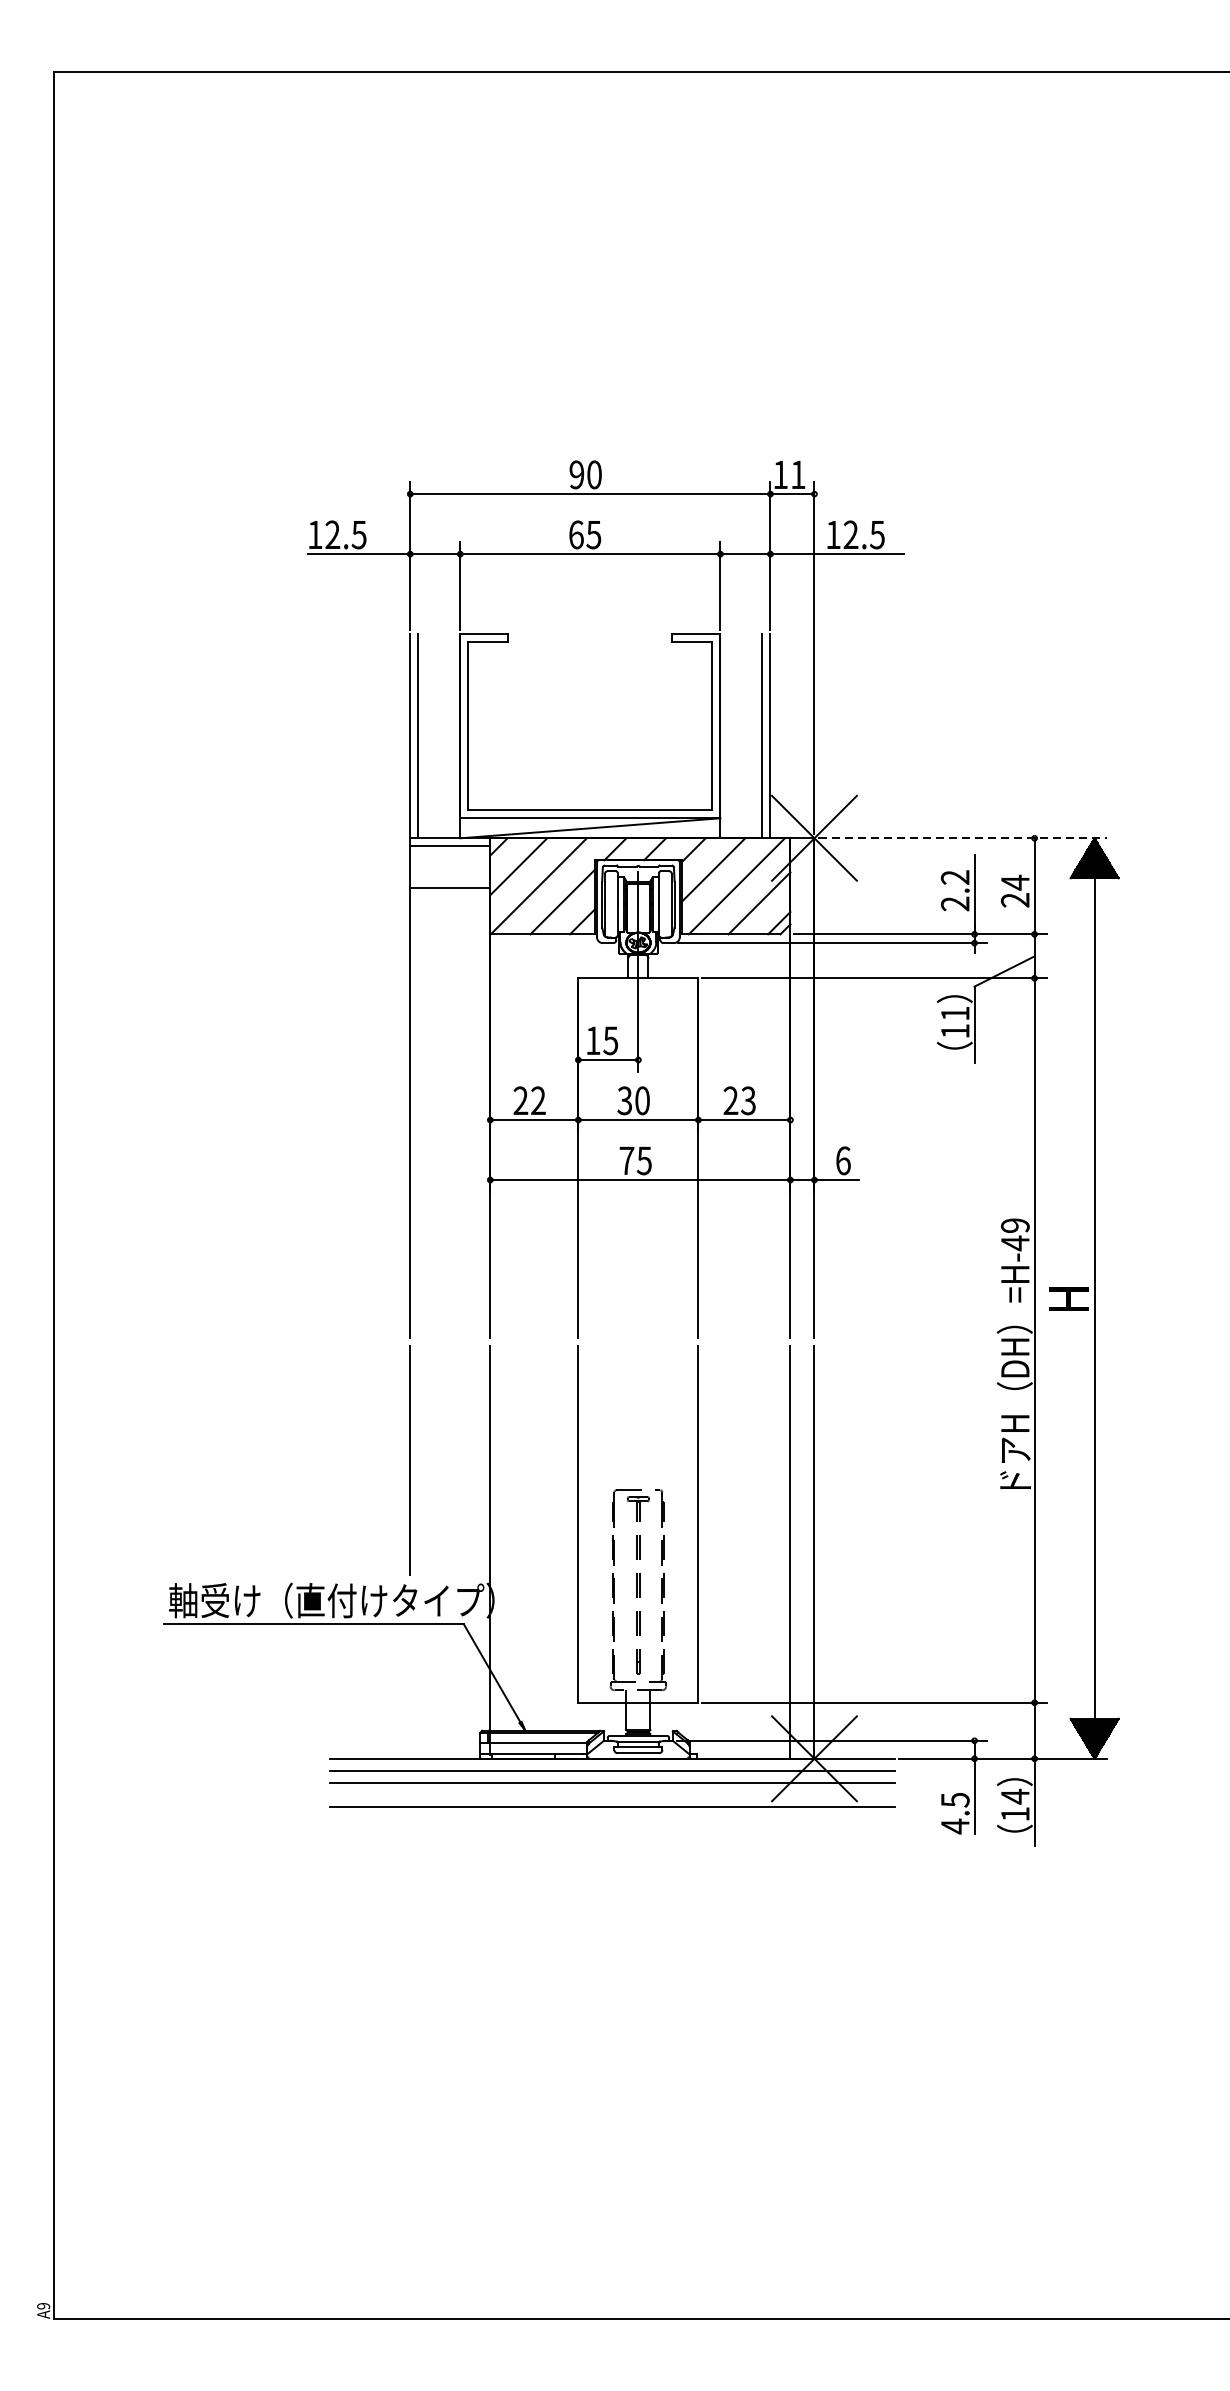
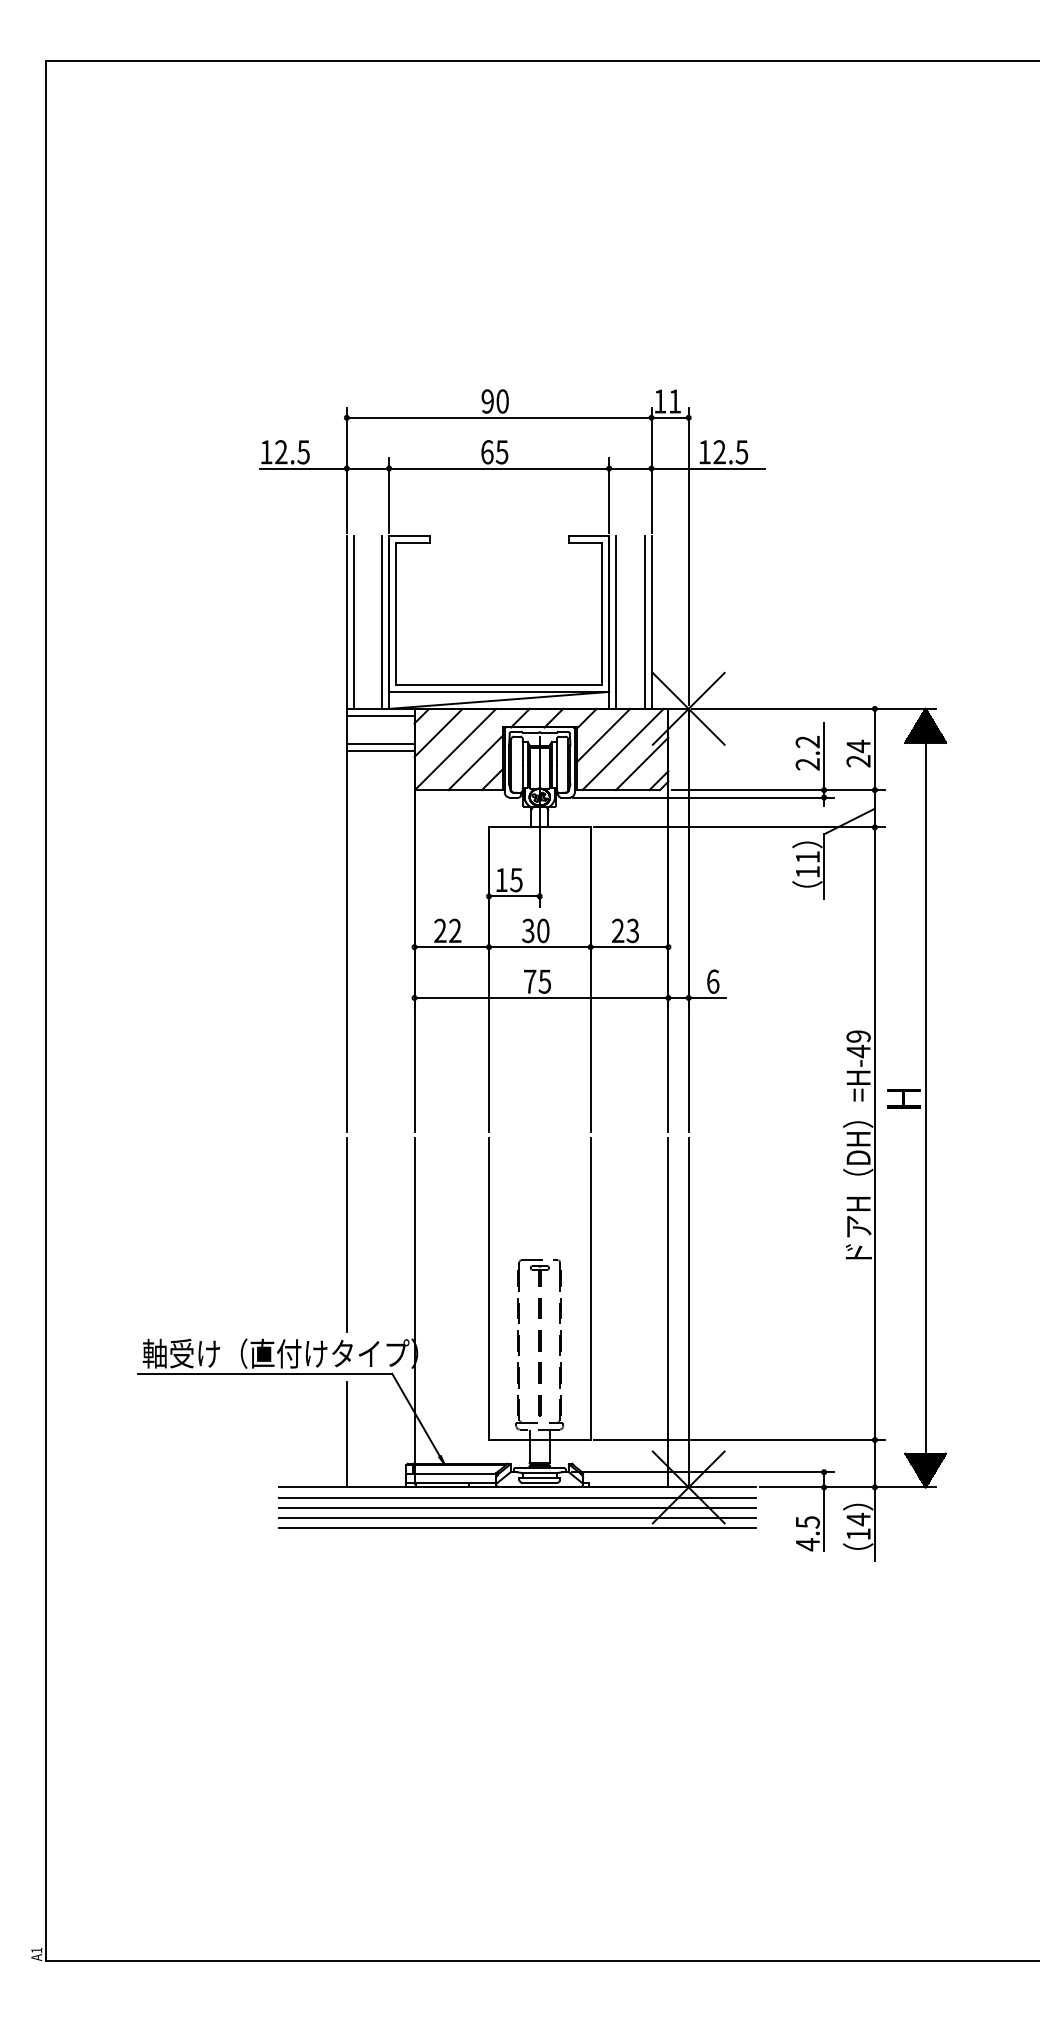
line: (452, 736) -> (382, 622), added
line: (727, 736) -> (615, 622), added
line: (962, 837) -> (813, 708), dashed -> solid
line: (450, 880) -> (380, 744), added
line: (409, 1696) -> (346, 1434), added
line: (612, 1794) -> (517, 1517), added
text: (43, 2306) -> (36, 1950), A9 -> A1

